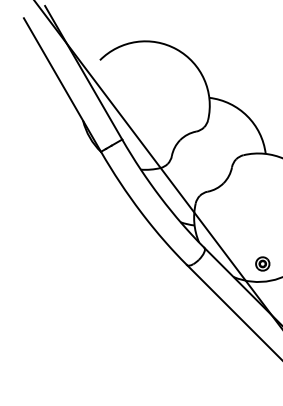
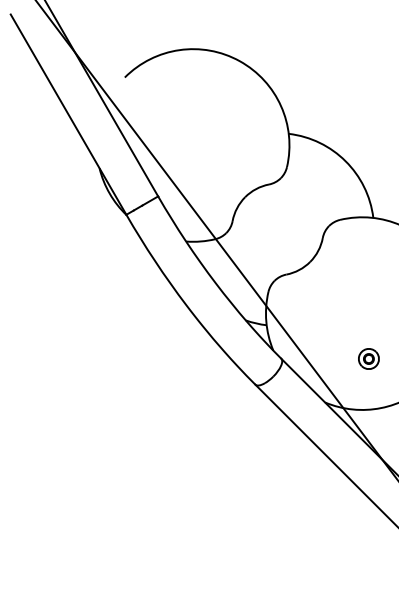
part: (262, 263) -> (368, 358), moved

